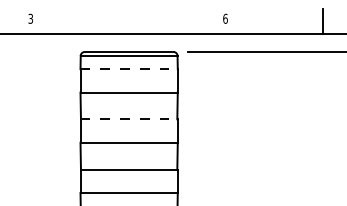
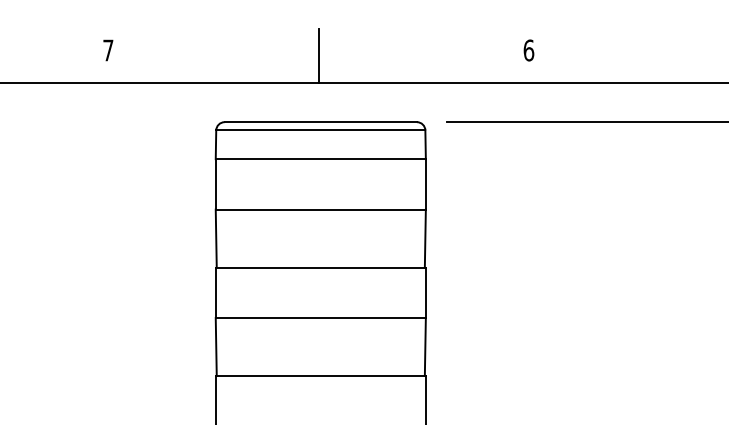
text: (30, 18) -> (107, 49), 3 -> 7
line: (128, 20) -> (319, 54), added
line: (129, 69) -> (321, 159), dashed -> solid
line: (129, 119) -> (321, 267), dashed -> solid

